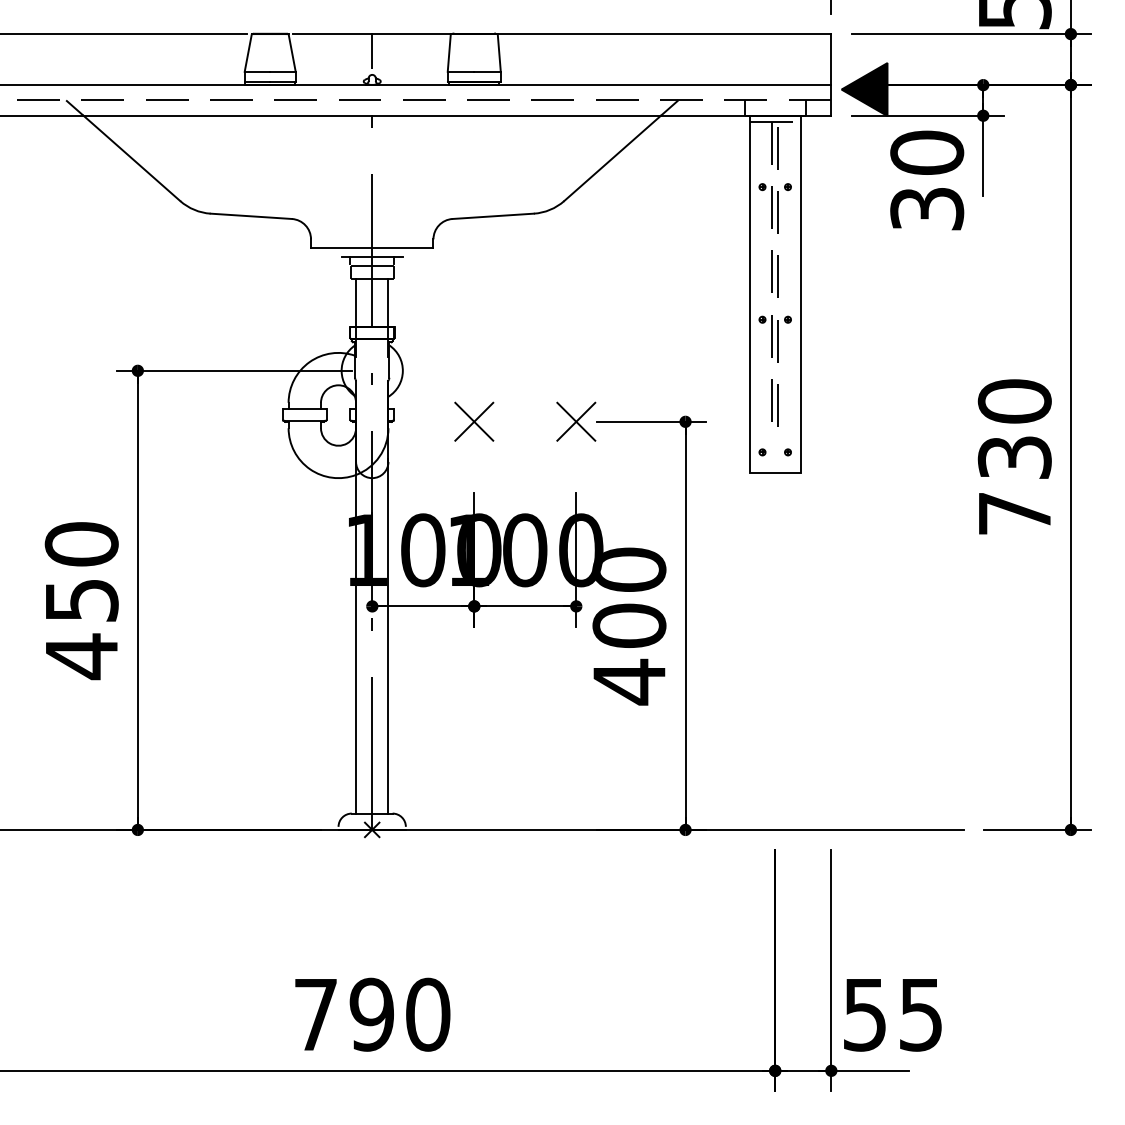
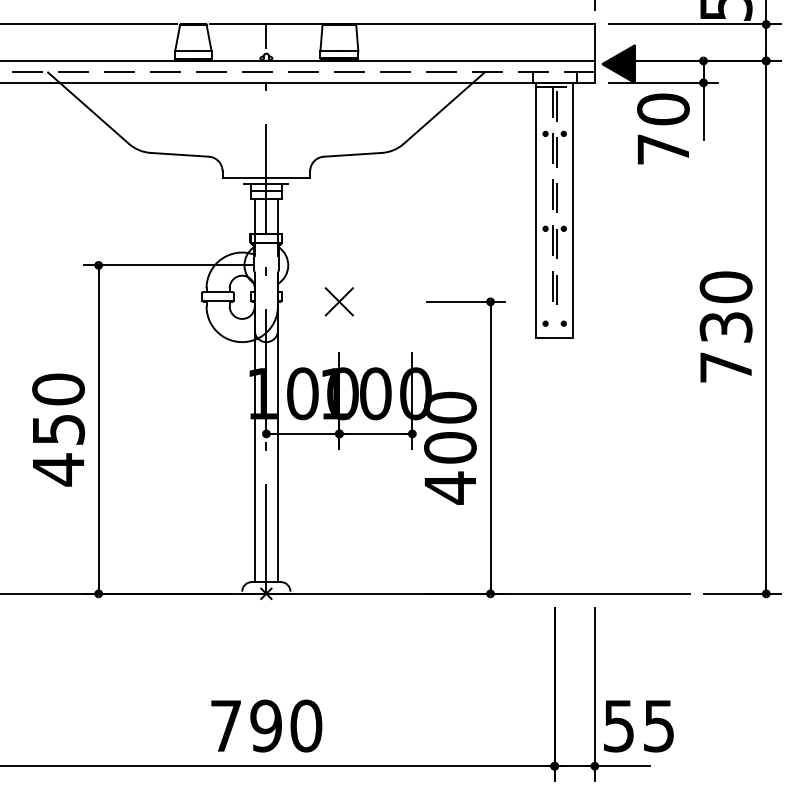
text: (927, 208) -> (663, 149), 30 -> 70
part: (575, 421) -> (411, 301), removed

